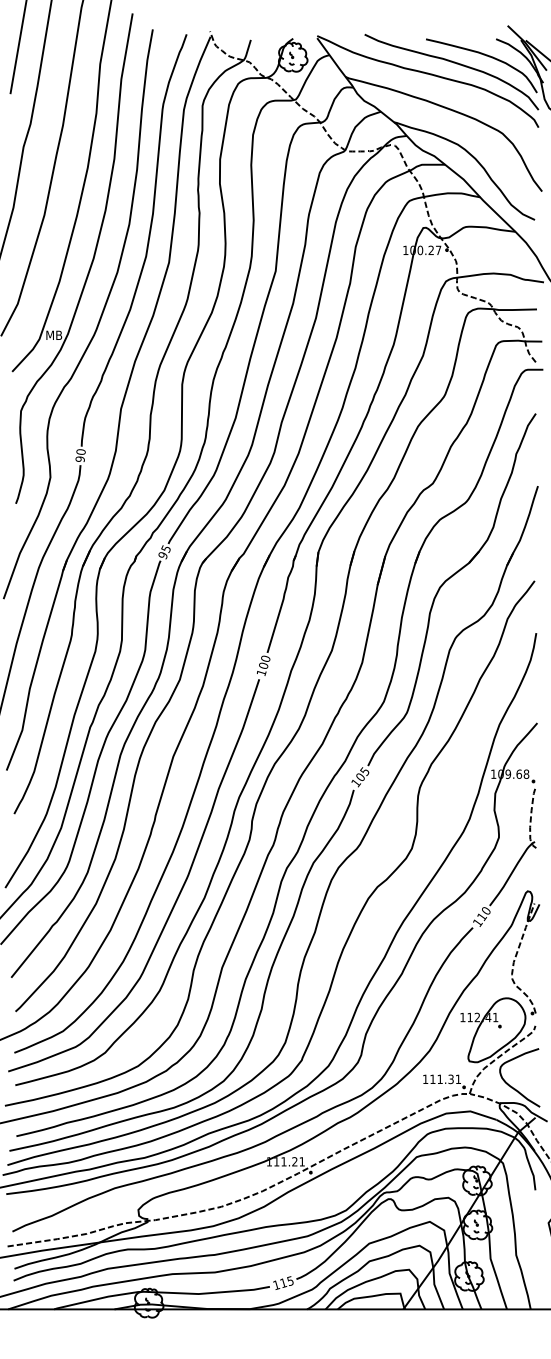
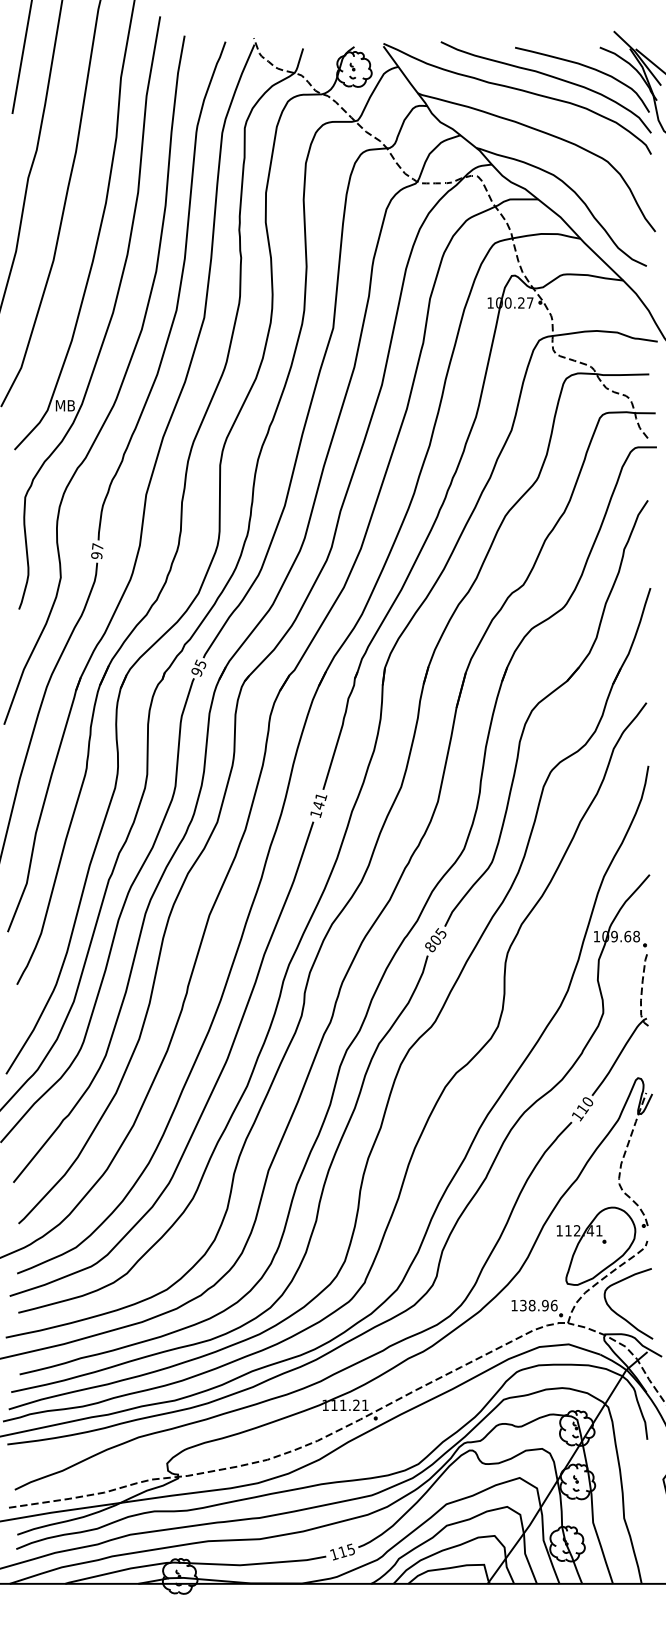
text: (80, 451) -> (97, 546), 90 -> 97
text: (264, 662) -> (319, 801), 100 -> 141
text: (356, 783) -> (430, 947), 105 -> 805
text: (445, 1079) -> (538, 1305), 111.31 -> 138.96

